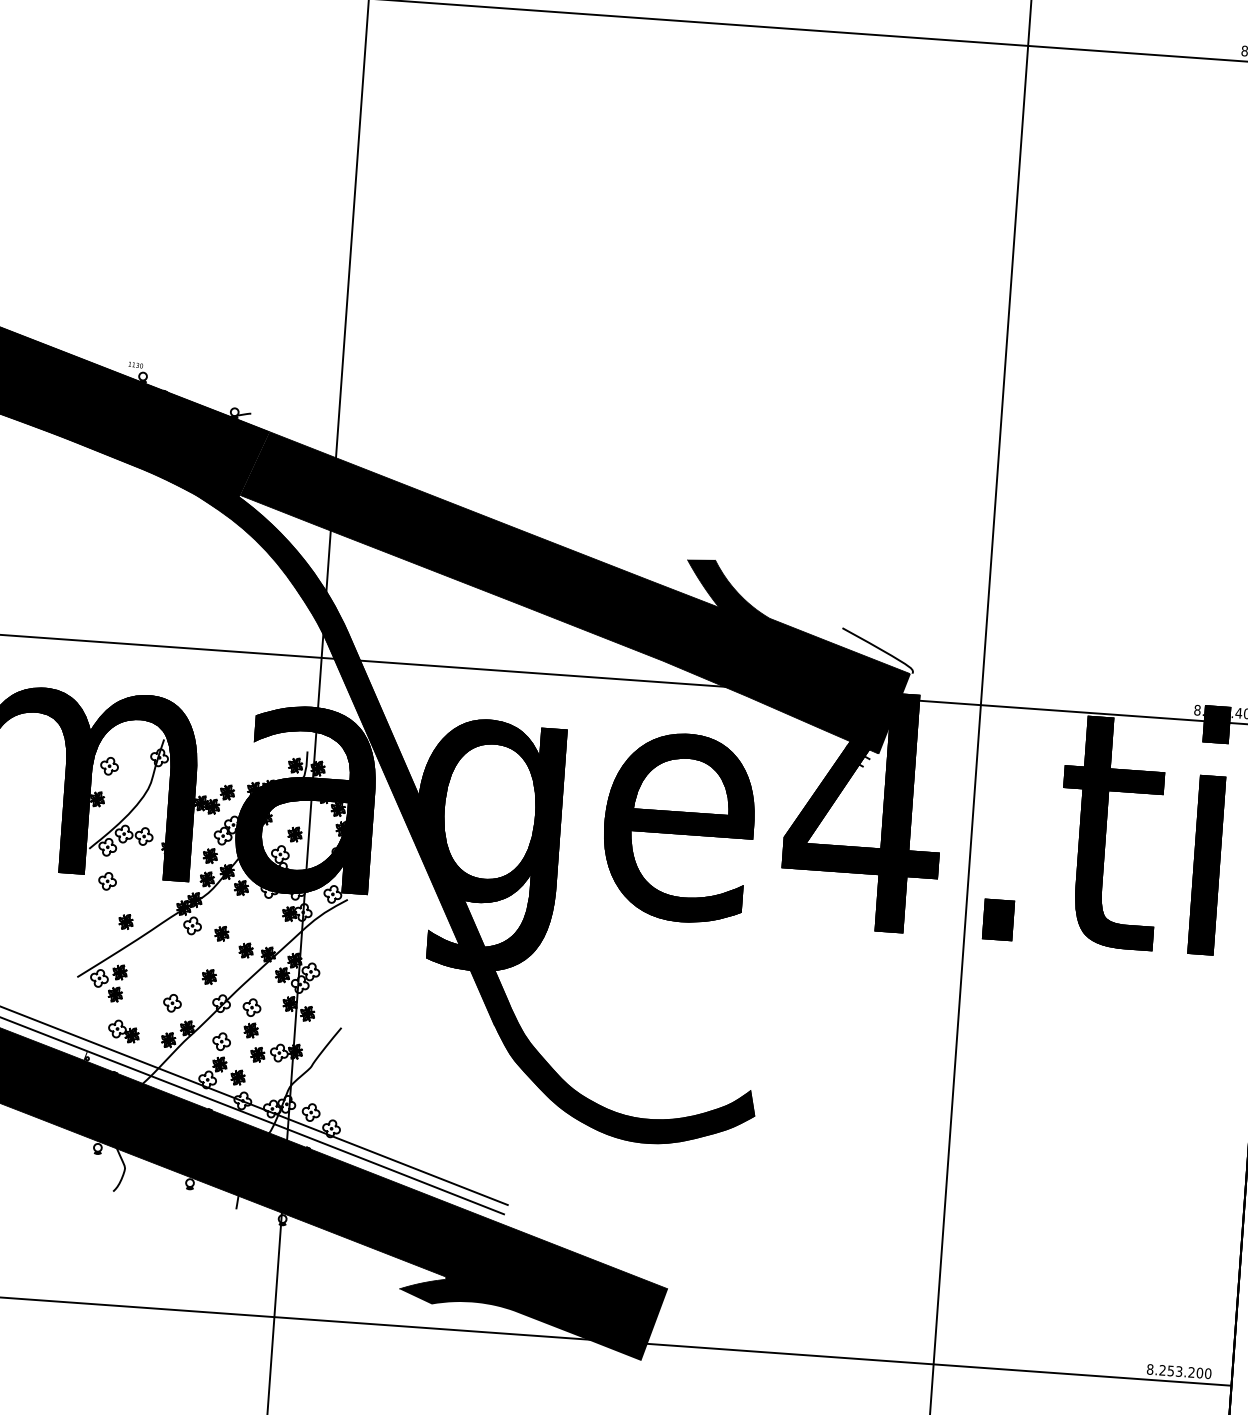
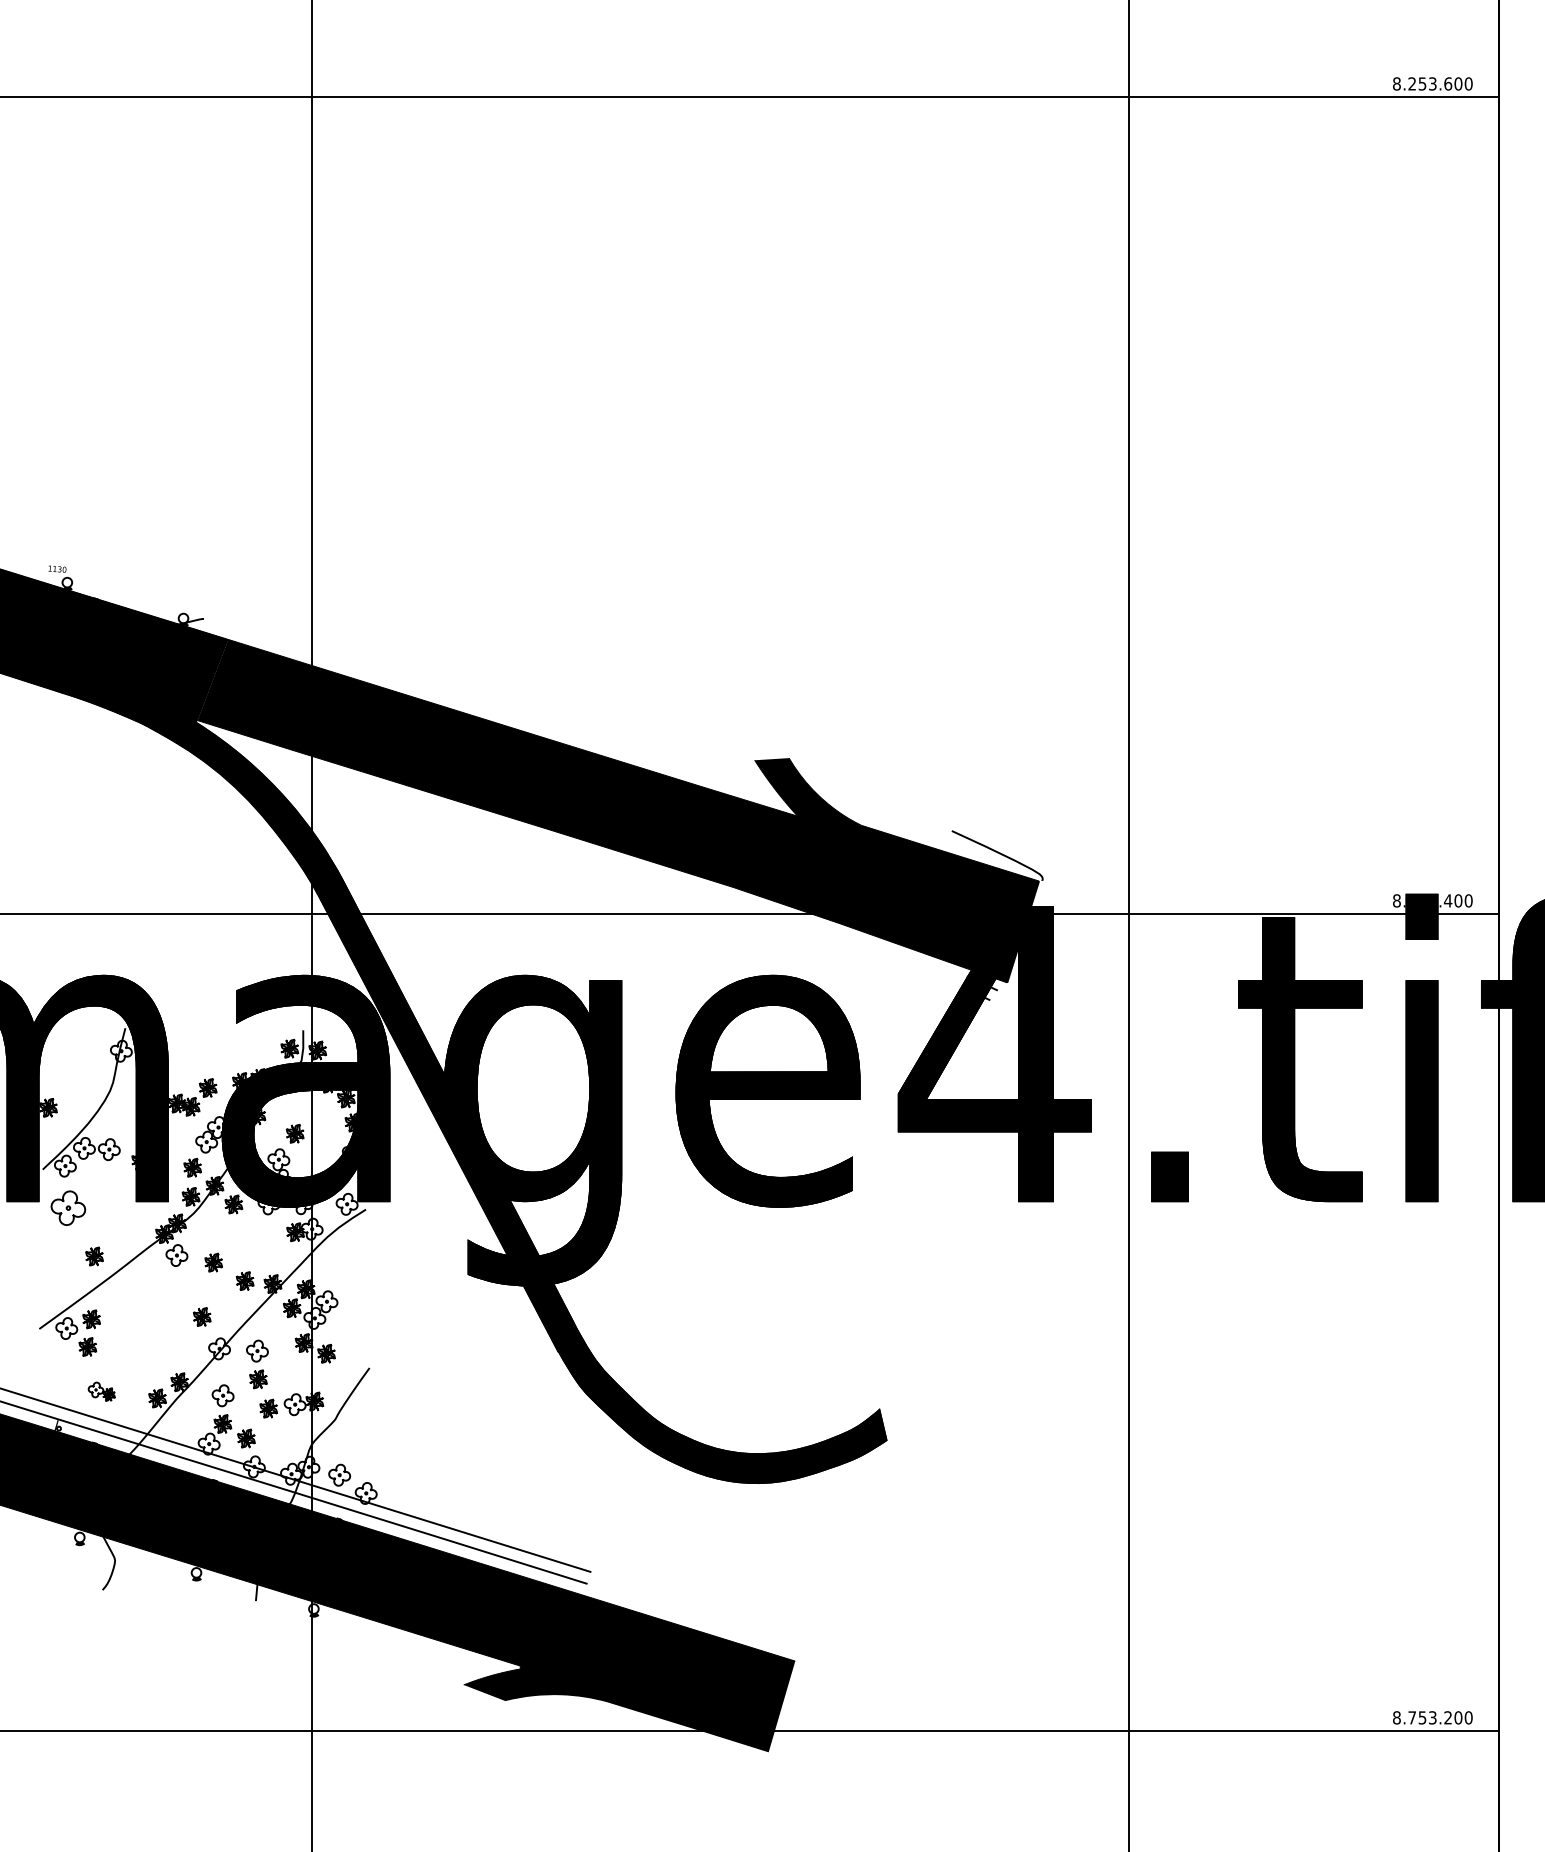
part: (109, 765) -> (60, 1065), removed
part: (107, 880) -> (67, 1207), size x1.6
part: (172, 1003) -> (158, 1352), removed
part: (123, 1031) -> (101, 1391), size x0.7
text: (1162, 1370) -> (1411, 1717), 8.253.200 -> 8.753.200

